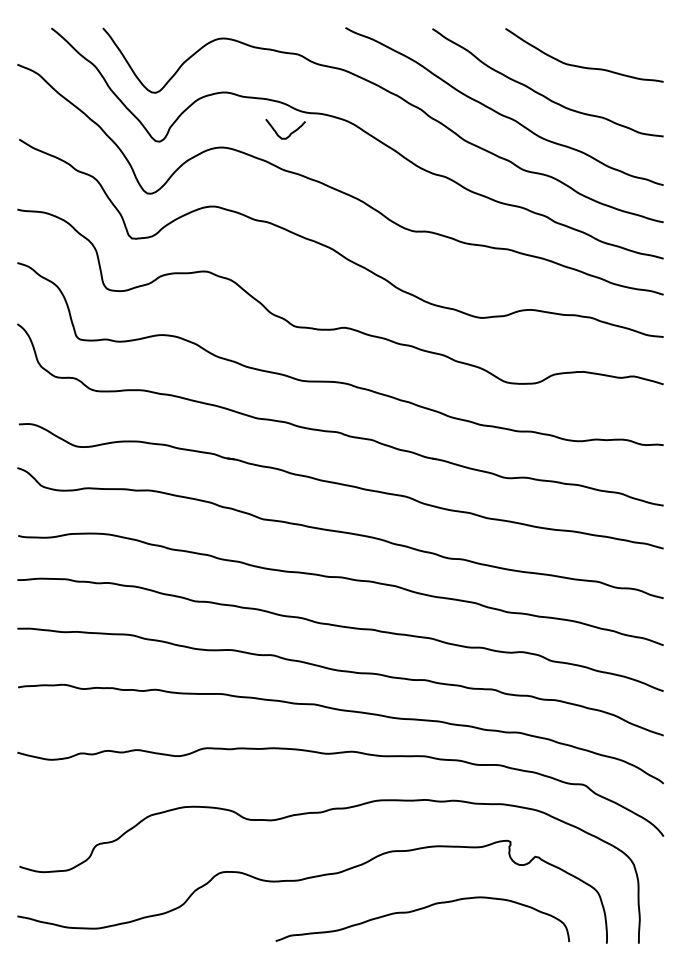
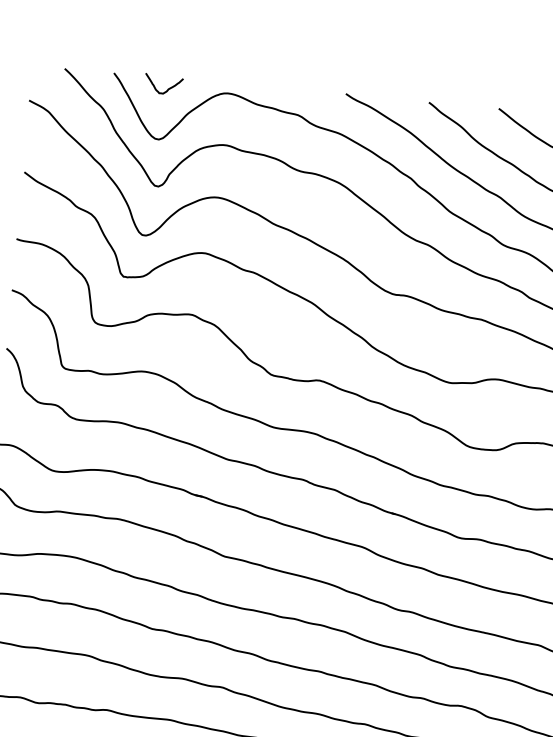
curve: (290, 133) -> (168, 88), moved

